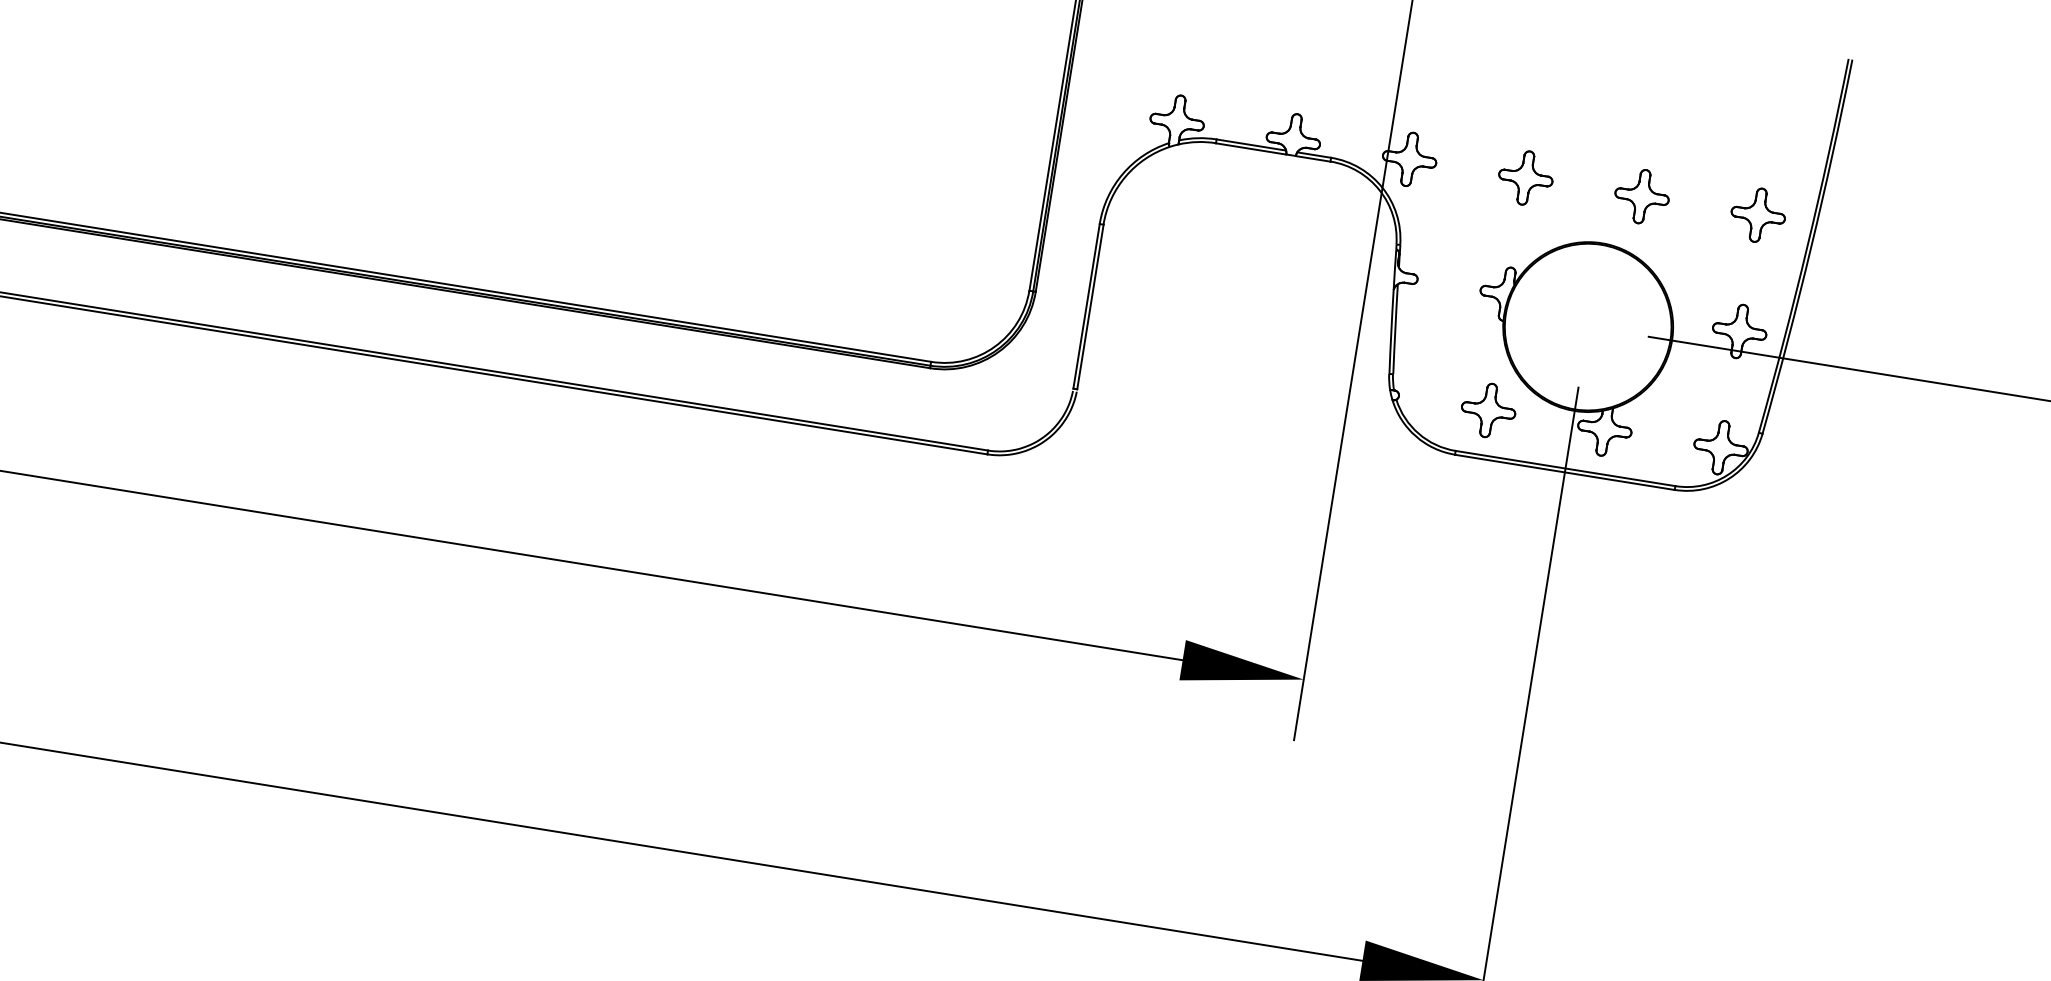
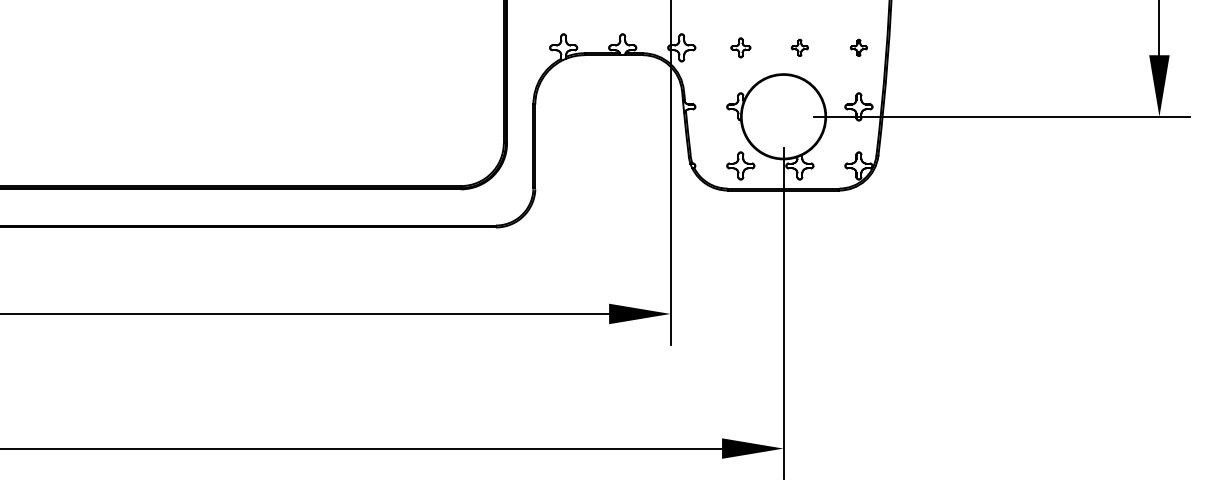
part: (1525, 177) -> (740, 47), size x0.7
part: (1641, 195) -> (799, 47), size x0.6
part: (1757, 214) -> (858, 47), size x0.6

